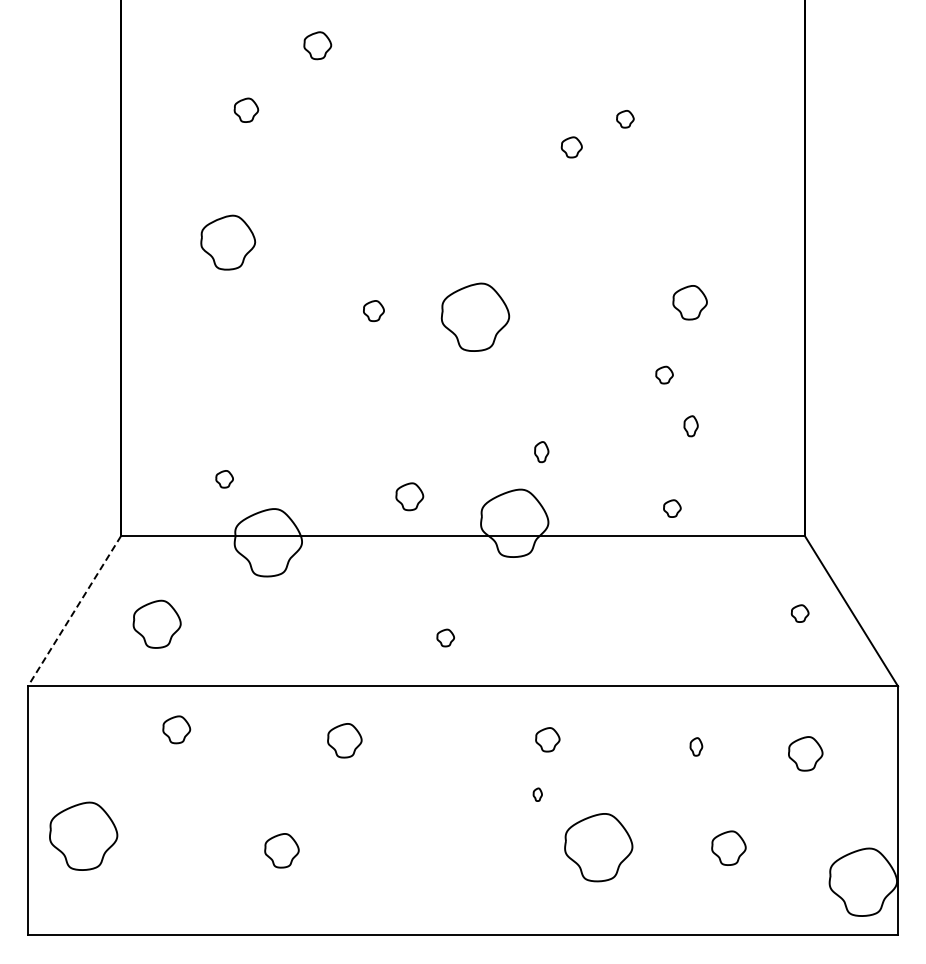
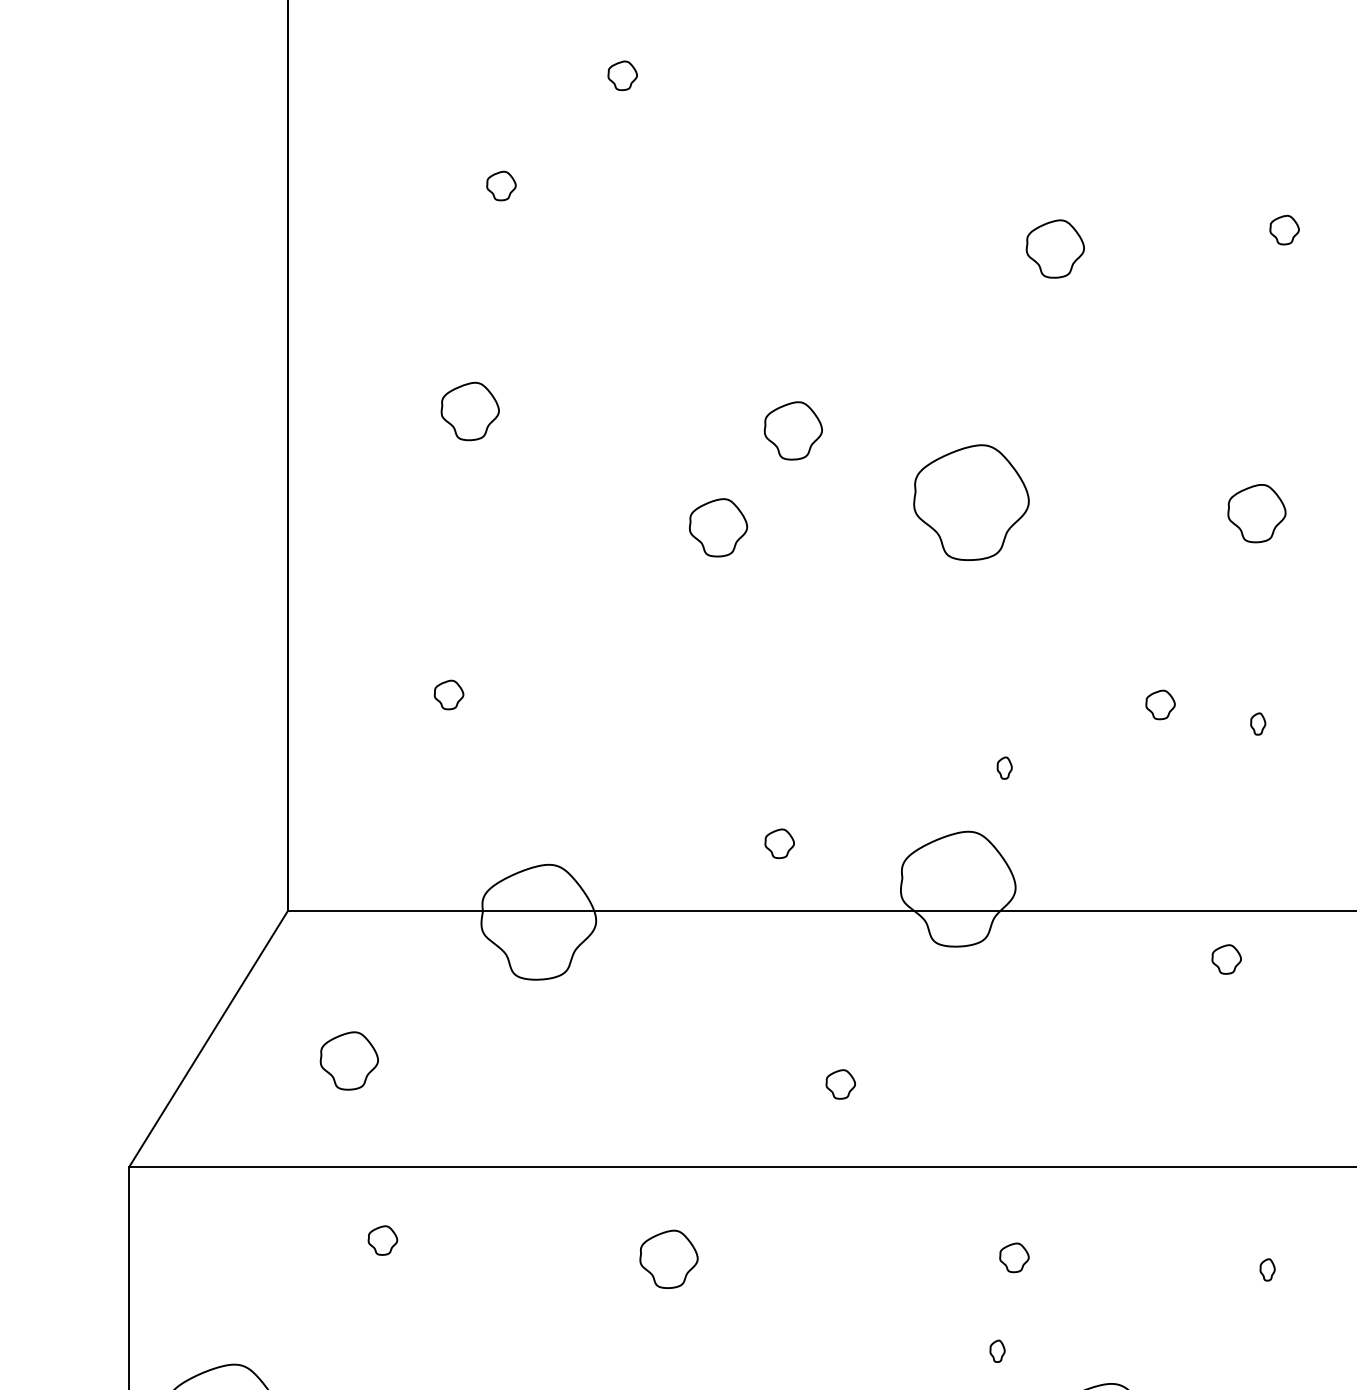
part: (317, 45) -> (622, 75), size x0.62
part: (246, 110) -> (501, 186), size x0.71
part: (625, 119) -> (1284, 230), moved
part: (571, 147) -> (1054, 249), size x1.67
part: (227, 242) -> (469, 411), size x0.62
part: (417, 253) -> (792, 429), added
part: (373, 310) -> (717, 526), size x1.67
part: (475, 316) -> (971, 501), moved
part: (664, 374) -> (1160, 703), moved
part: (690, 426) -> (1257, 724), size x0.62
part: (542, 452) -> (1005, 768), size x0.62
part: (224, 479) -> (448, 695), moved
part: (409, 496) -> (779, 843), size x0.62
part: (672, 508) -> (1226, 959), moved
line: (74, 611) -> (208, 1039), dashed -> solid
part: (156, 623) -> (348, 1059), size x0.71
part: (176, 729) -> (382, 1240), size x0.62
part: (547, 739) -> (1014, 1257), size x0.71
part: (696, 746) -> (1267, 1269), size x0.71

